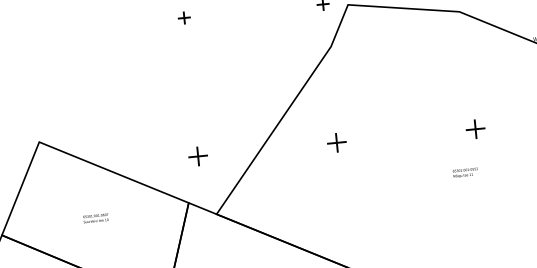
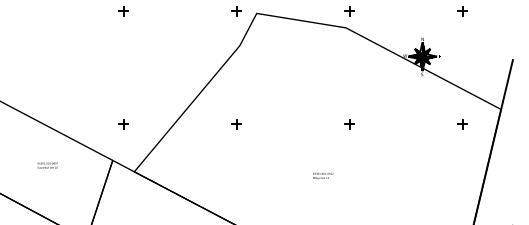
part: (475, 130) -> (349, 124), size x0.62
part: (336, 143) -> (236, 124), size x0.62
part: (197, 157) -> (123, 124), size x0.62
text: (465, 172) -> (323, 175), moved
text: (95, 218) -> (47, 165), moved

